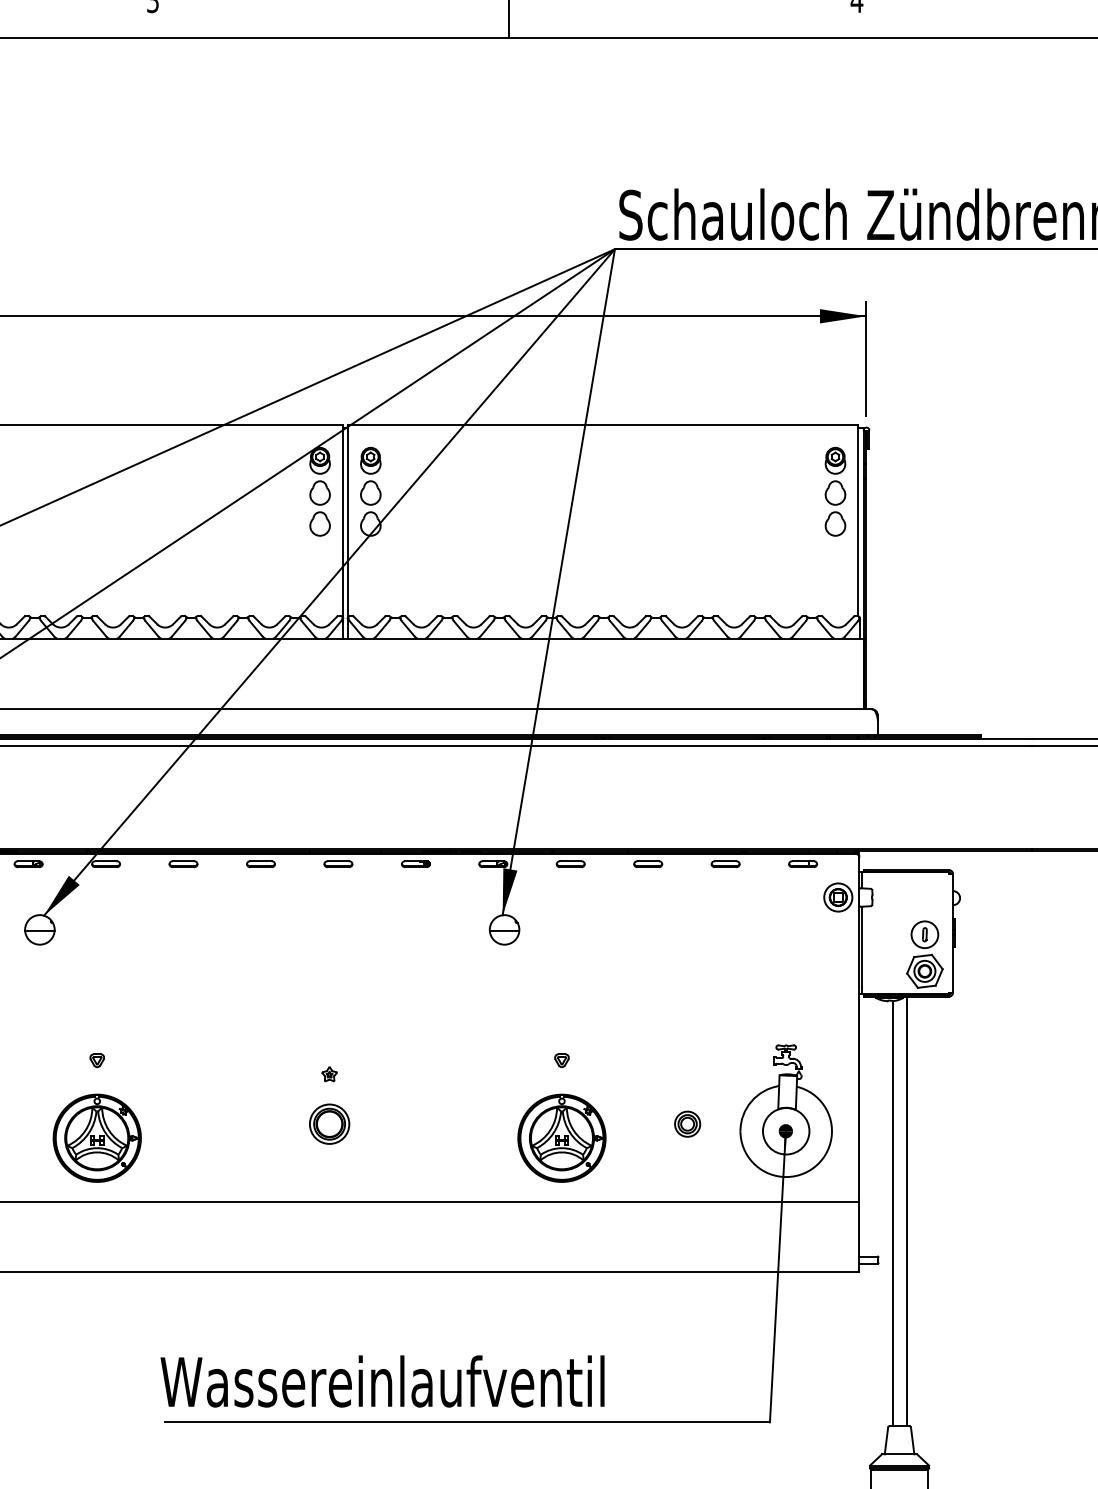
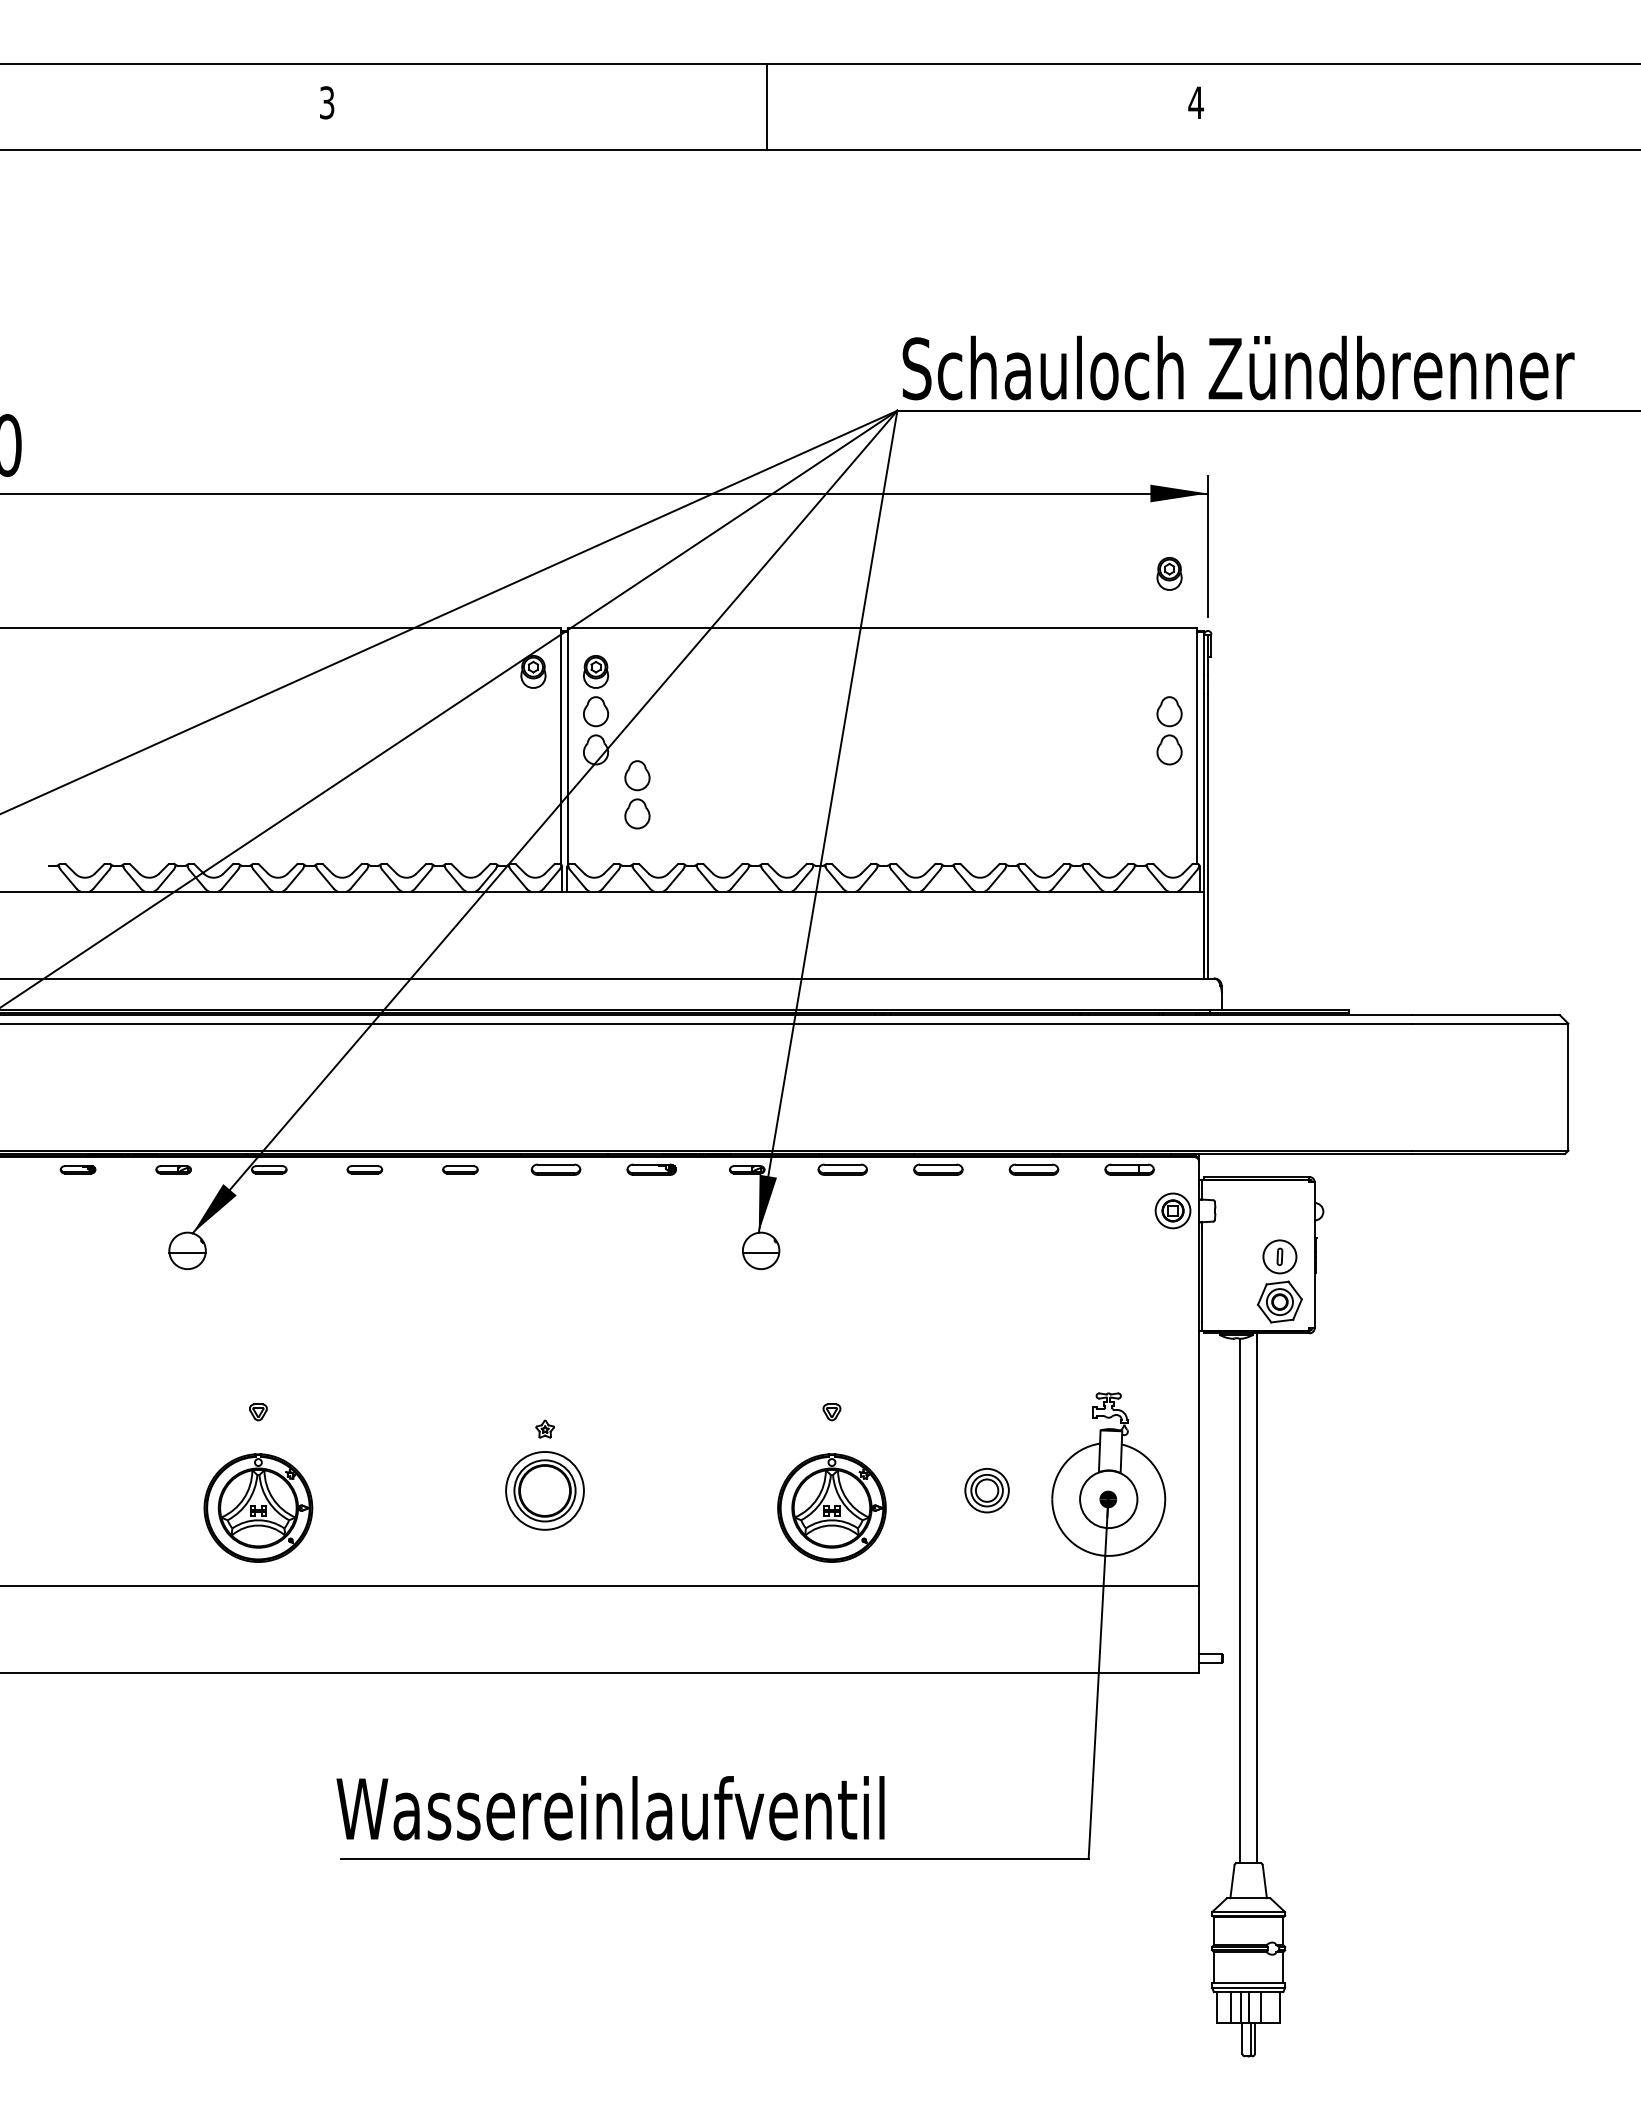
part: (835, 460) -> (1169, 573), moved
part: (320, 508) -> (637, 794), moved
part: (337, 863) -> (555, 1169), size x1.4
part: (415, 863) -> (651, 1169), size x1.4
part: (570, 863) -> (842, 1169), size x1.4
part: (648, 863) -> (938, 1169), size x1.4
part: (725, 863) -> (1033, 1169), size x1.4
part: (803, 863) -> (1129, 1169), size x1.4
part: (329, 1124) -> (545, 1490), size x1.6
part: (687, 1124) -> (986, 1490), size x1.4

